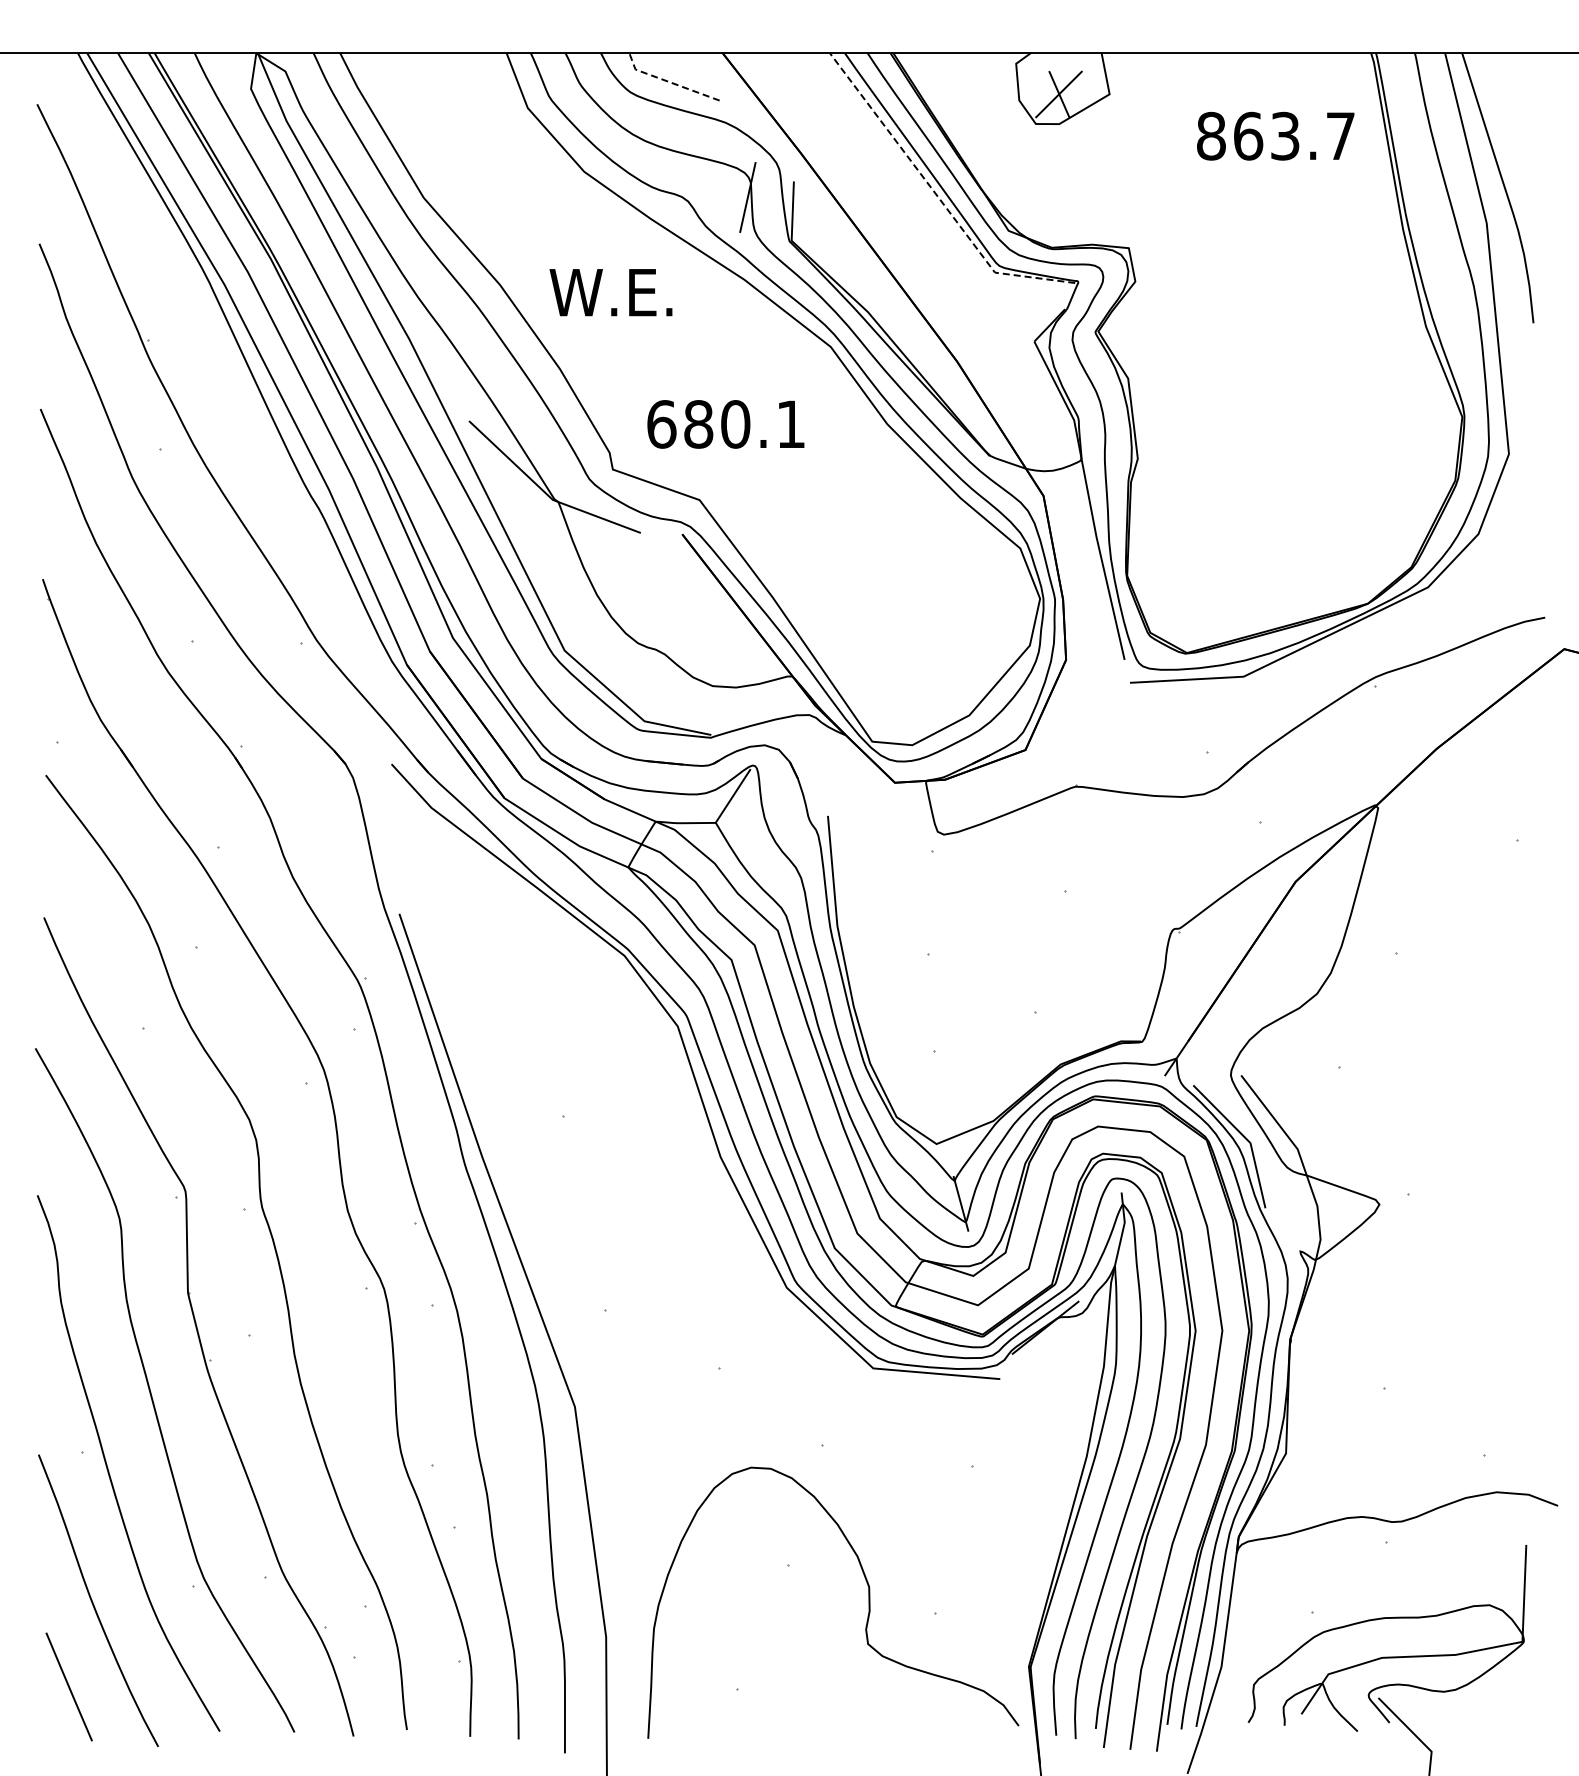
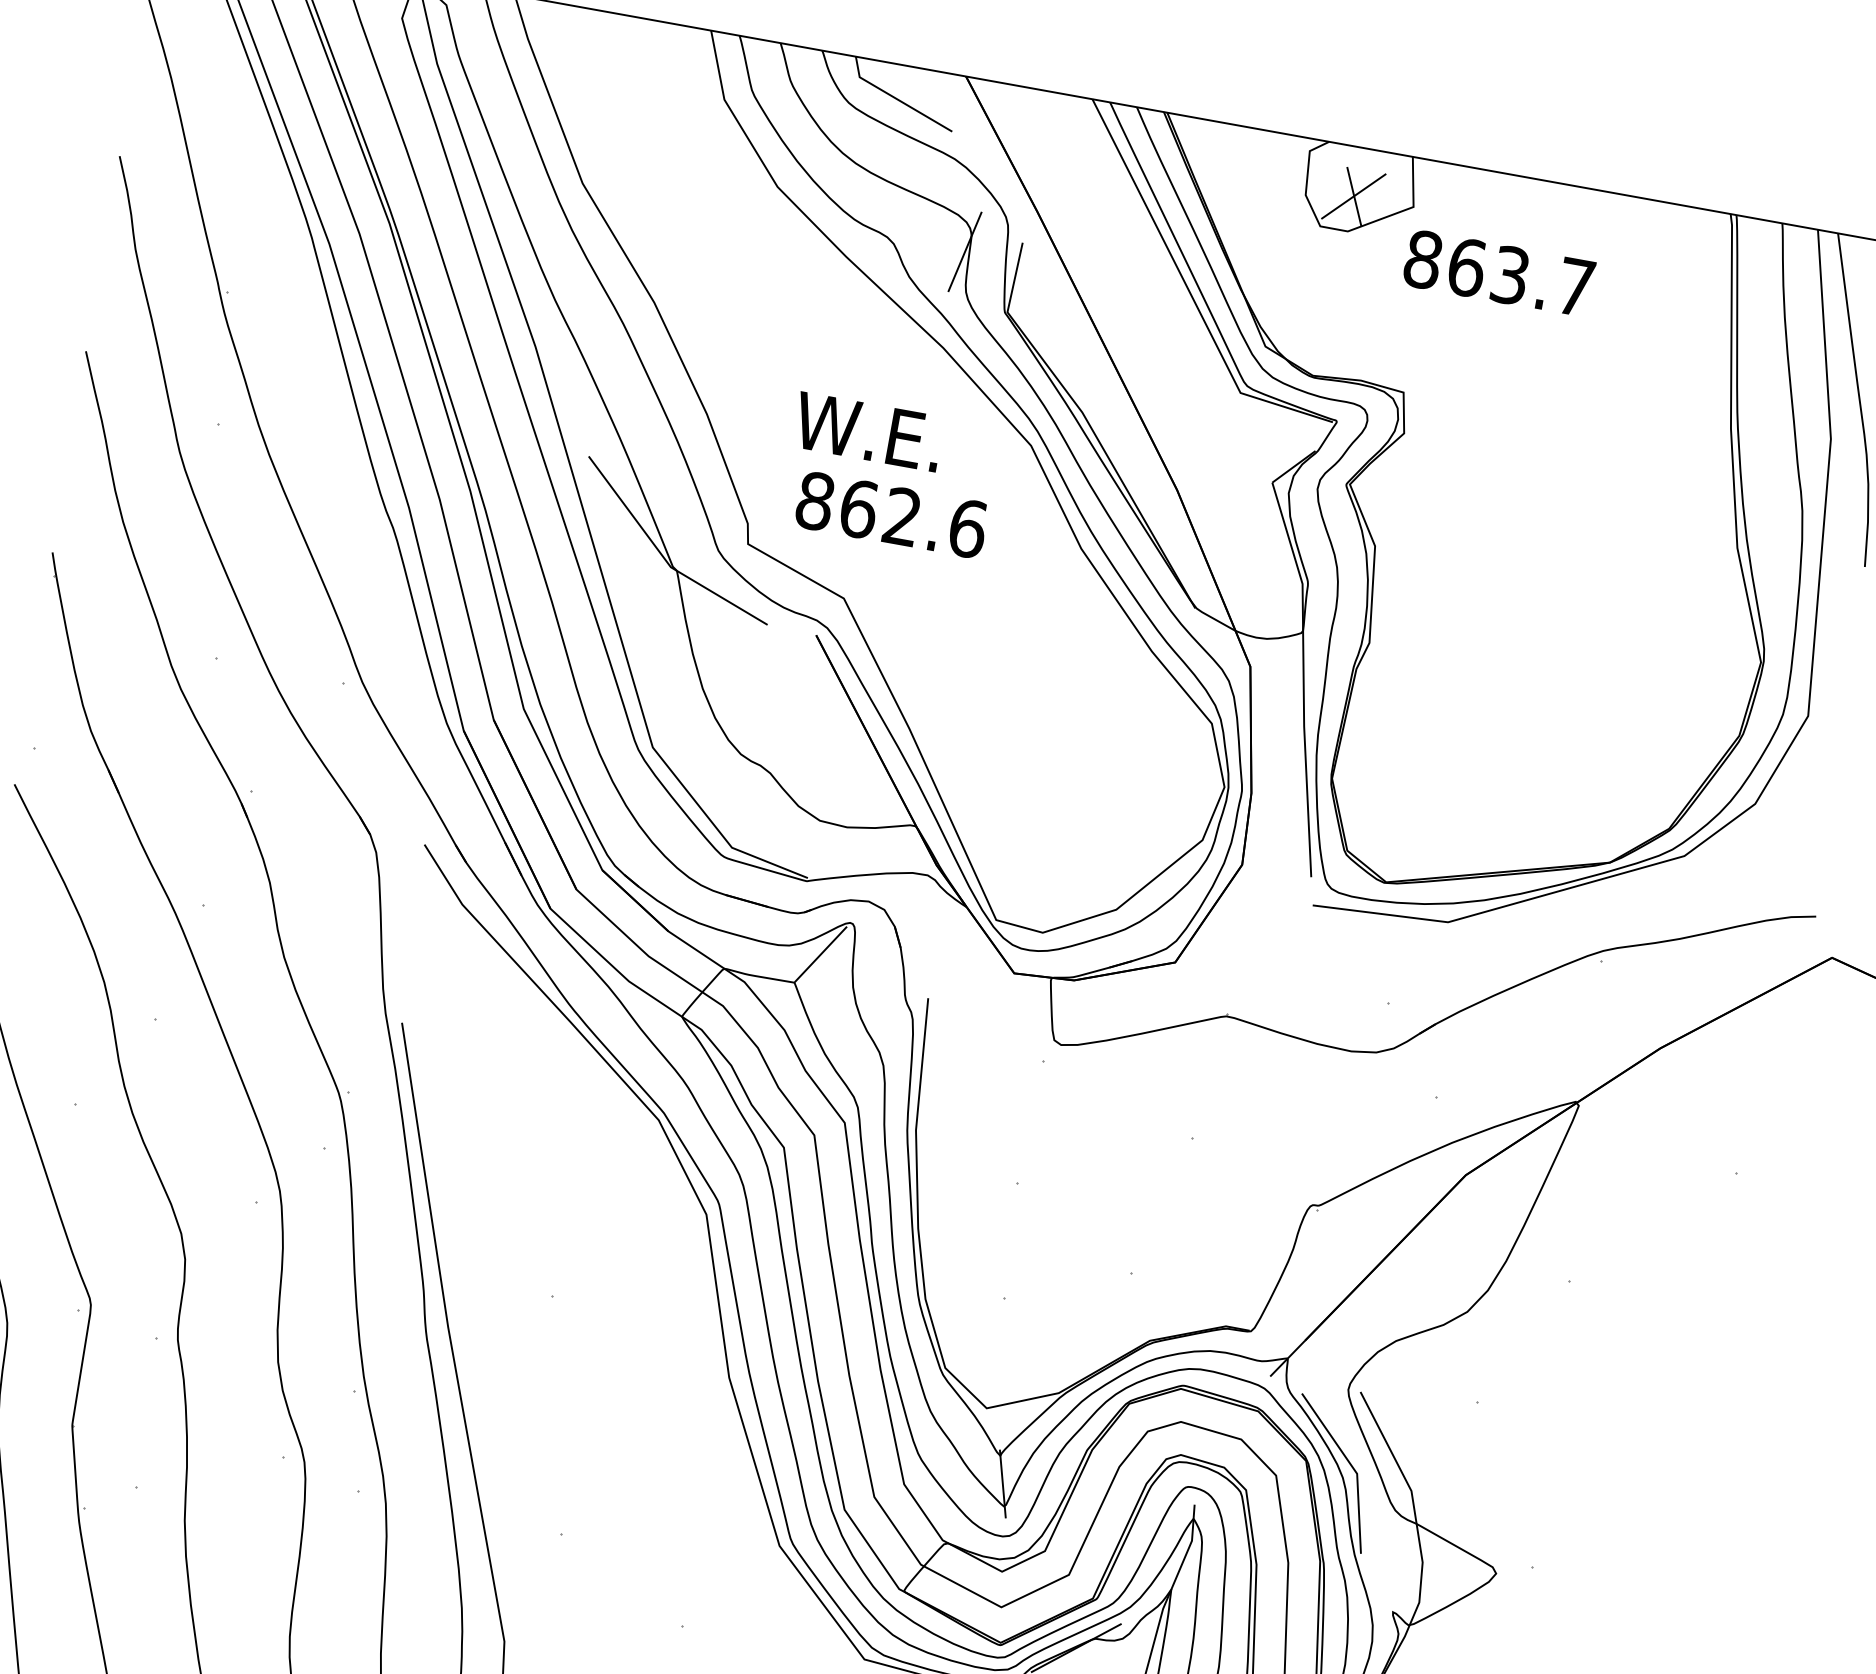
line: (668, 81) -> (896, 98), dashed -> solid
text: (1275, 135) -> (1499, 272), moved
line: (936, 195) -> (1187, 289), dashed -> solid
text: (610, 292) -> (867, 431), moved
text: (726, 424) -> (891, 515), 680.1 -> 862.6

